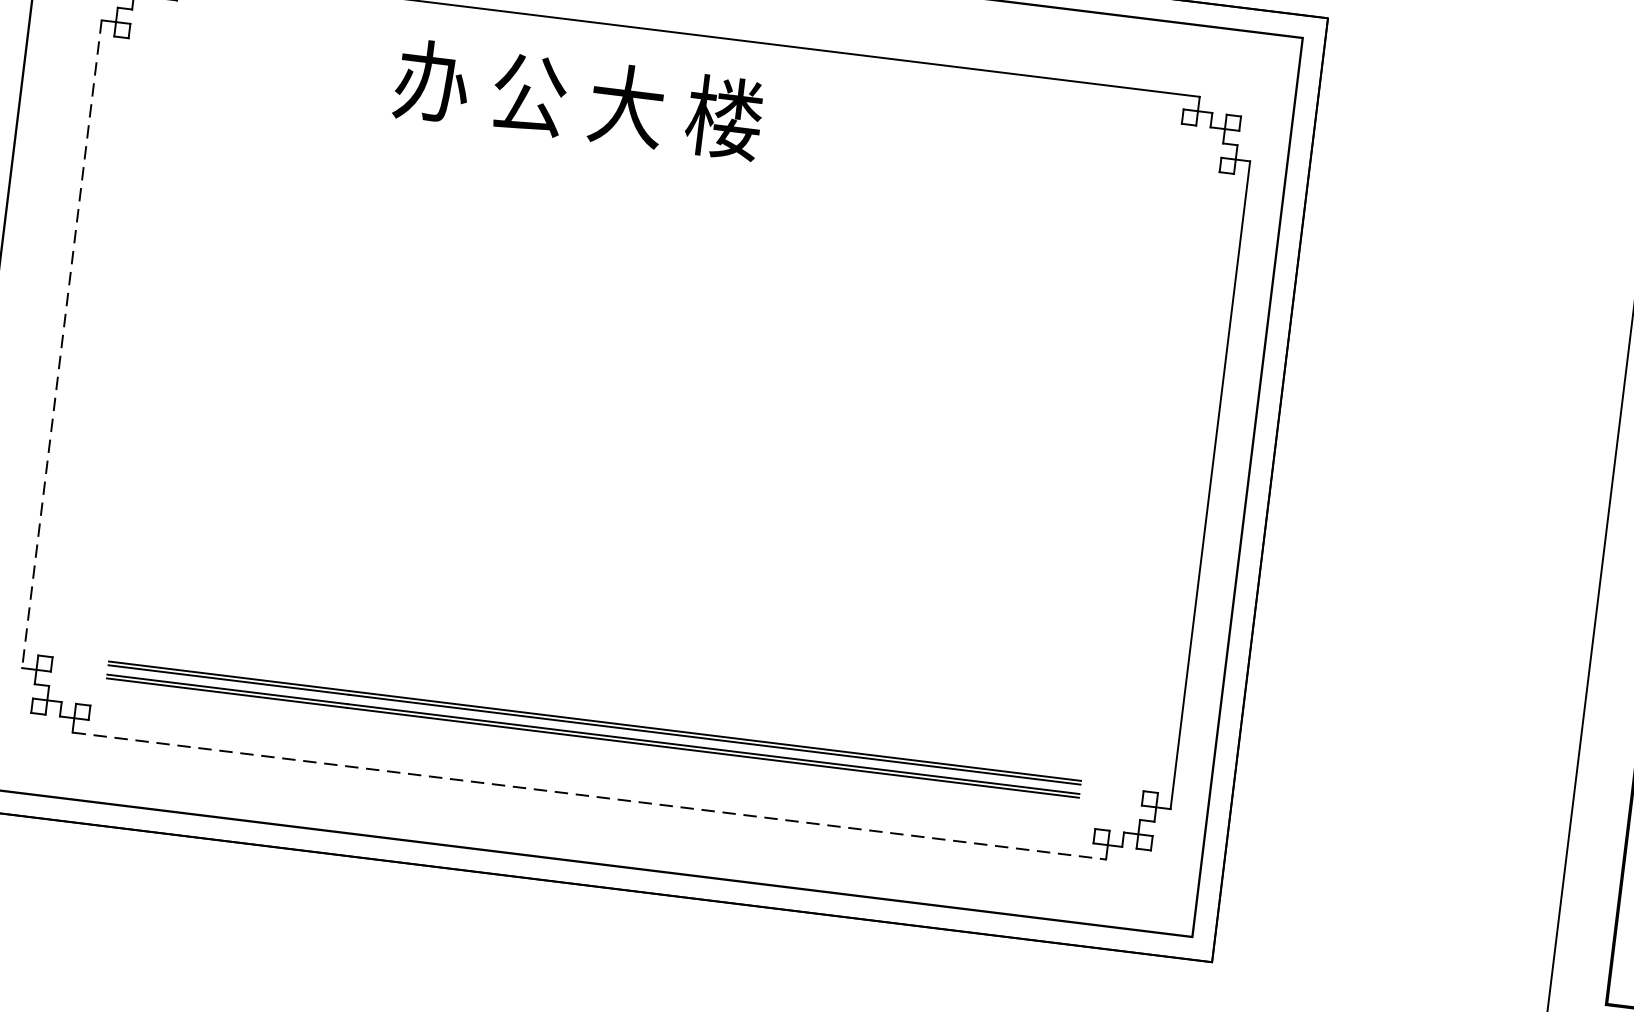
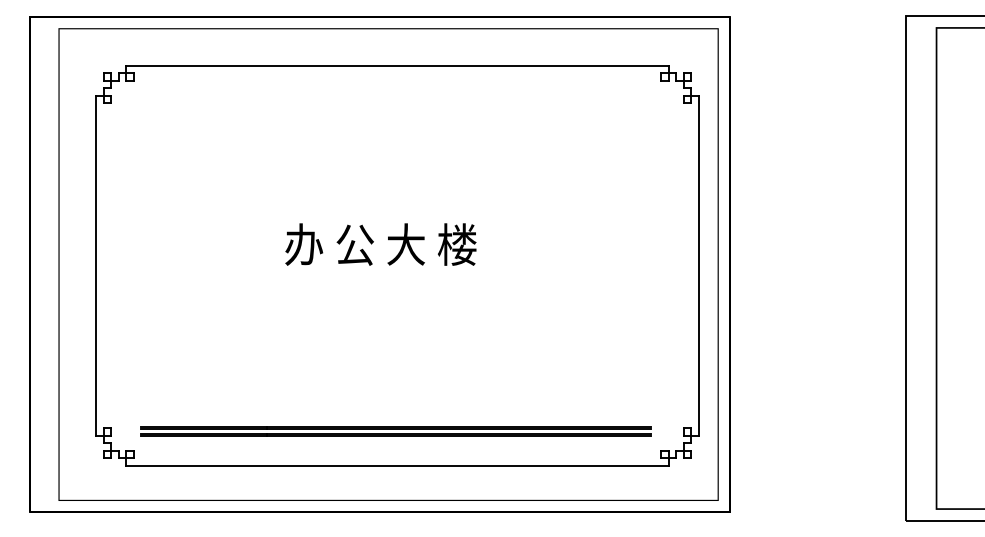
text: (578, 99) -> (380, 244), moved
line: (62, 343) -> (96, 265), dashed -> solid
line: (591, 795) -> (398, 465), dashed -> solid

